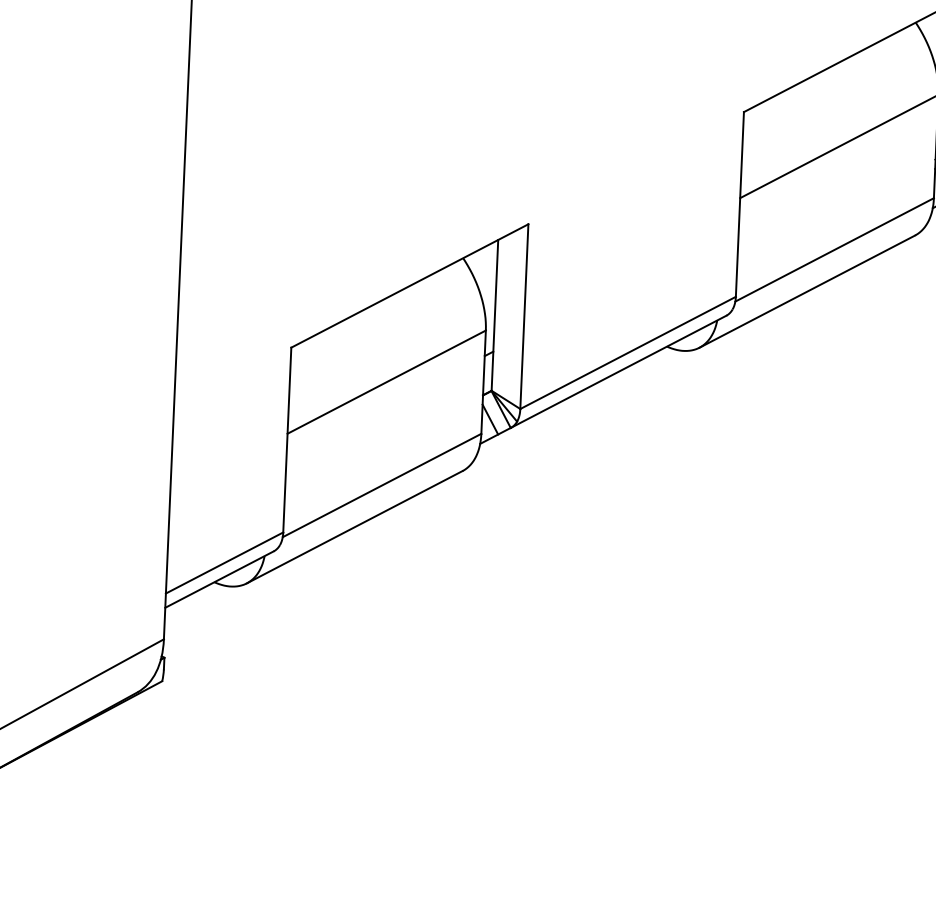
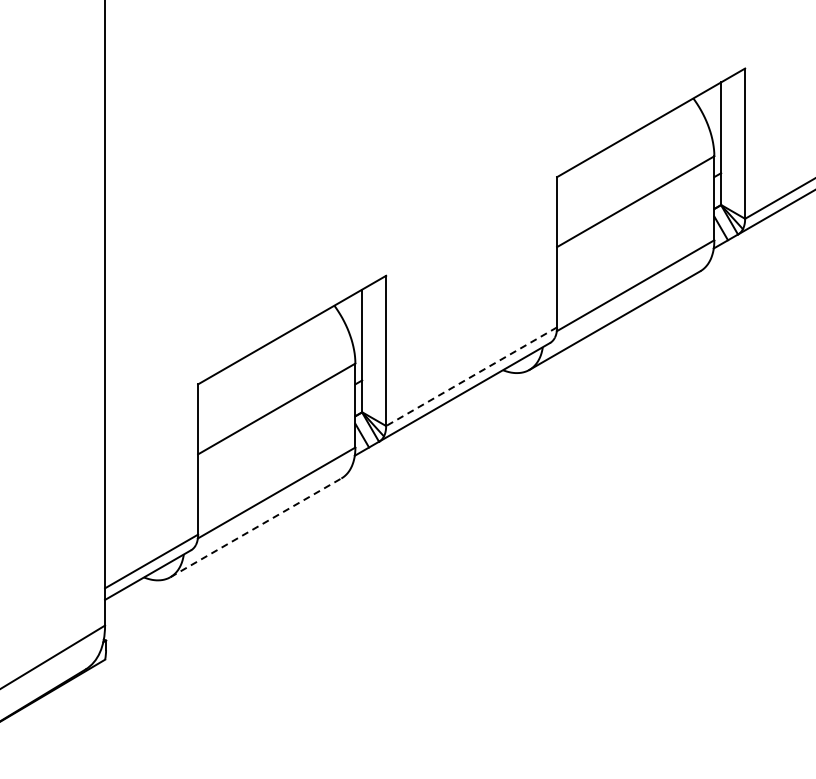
line: (627, 352) -> (471, 376), solid -> dashed
line: (354, 526) -> (255, 527), solid -> dashed

